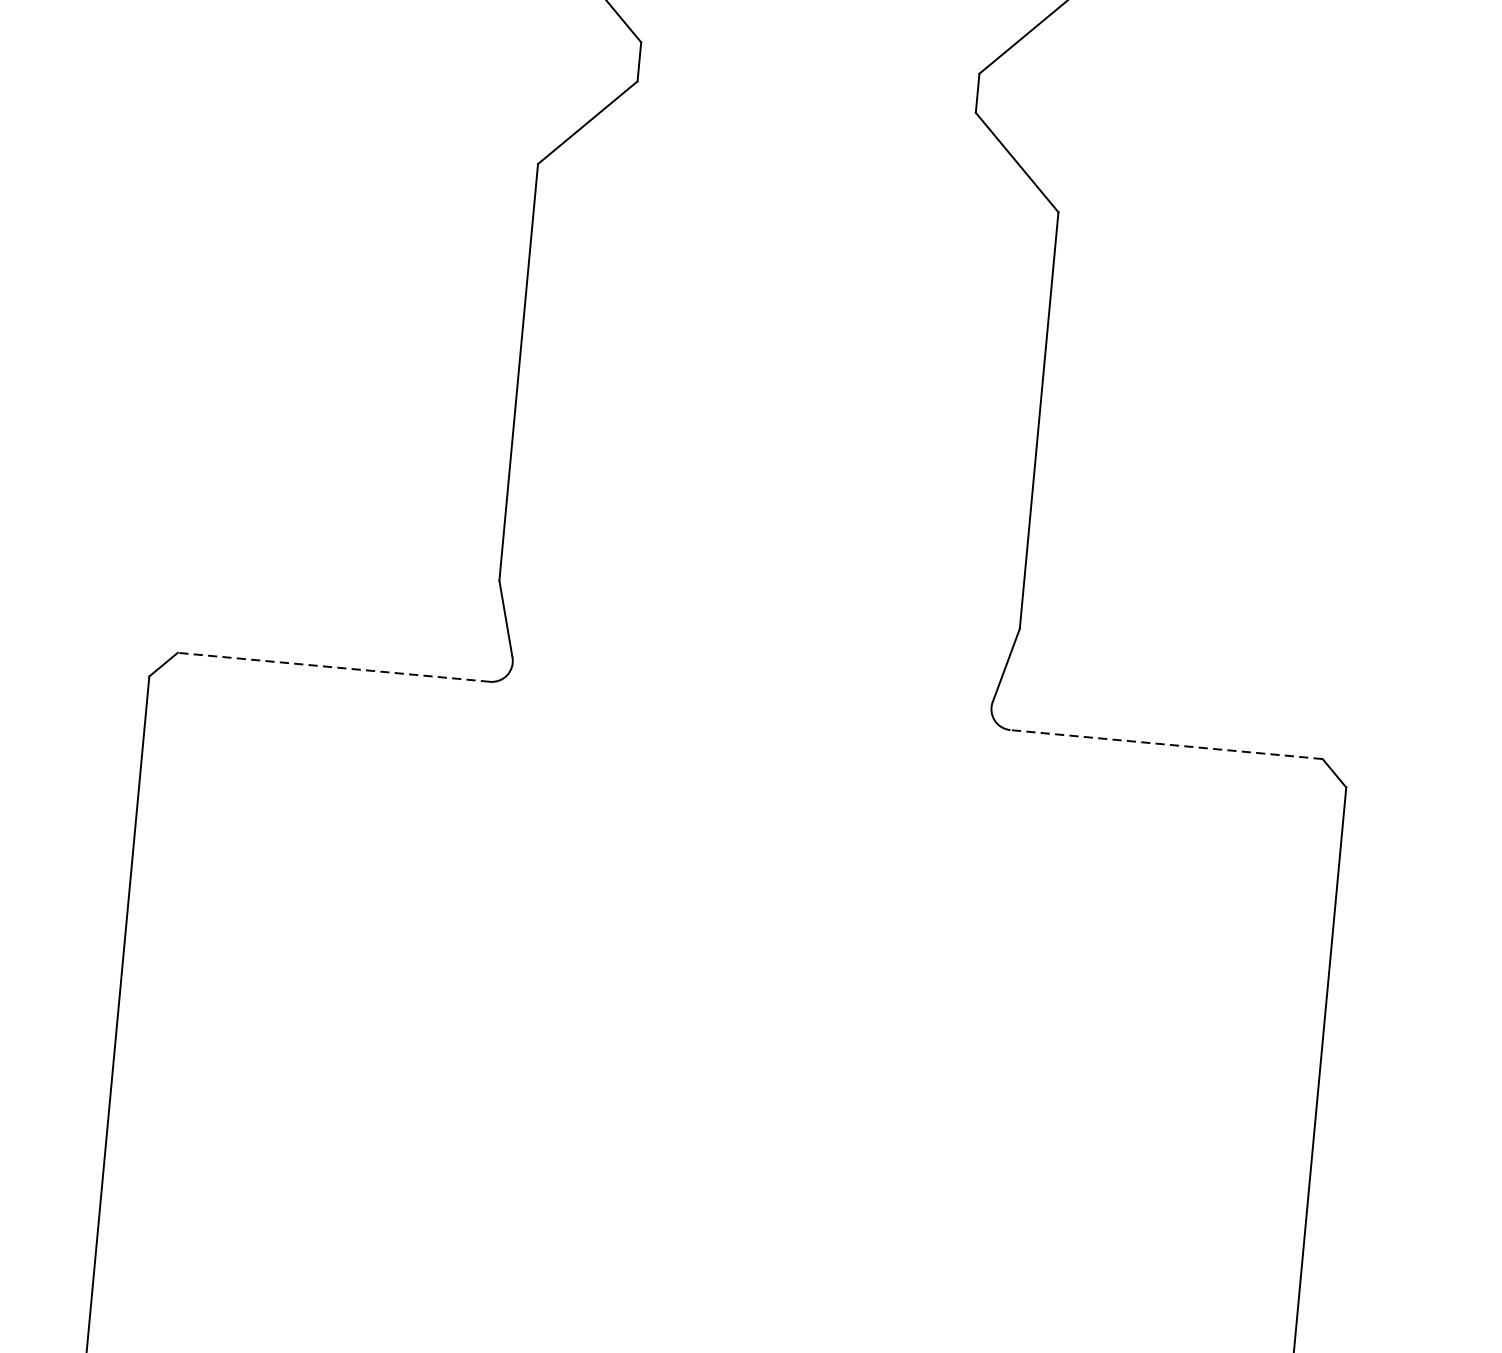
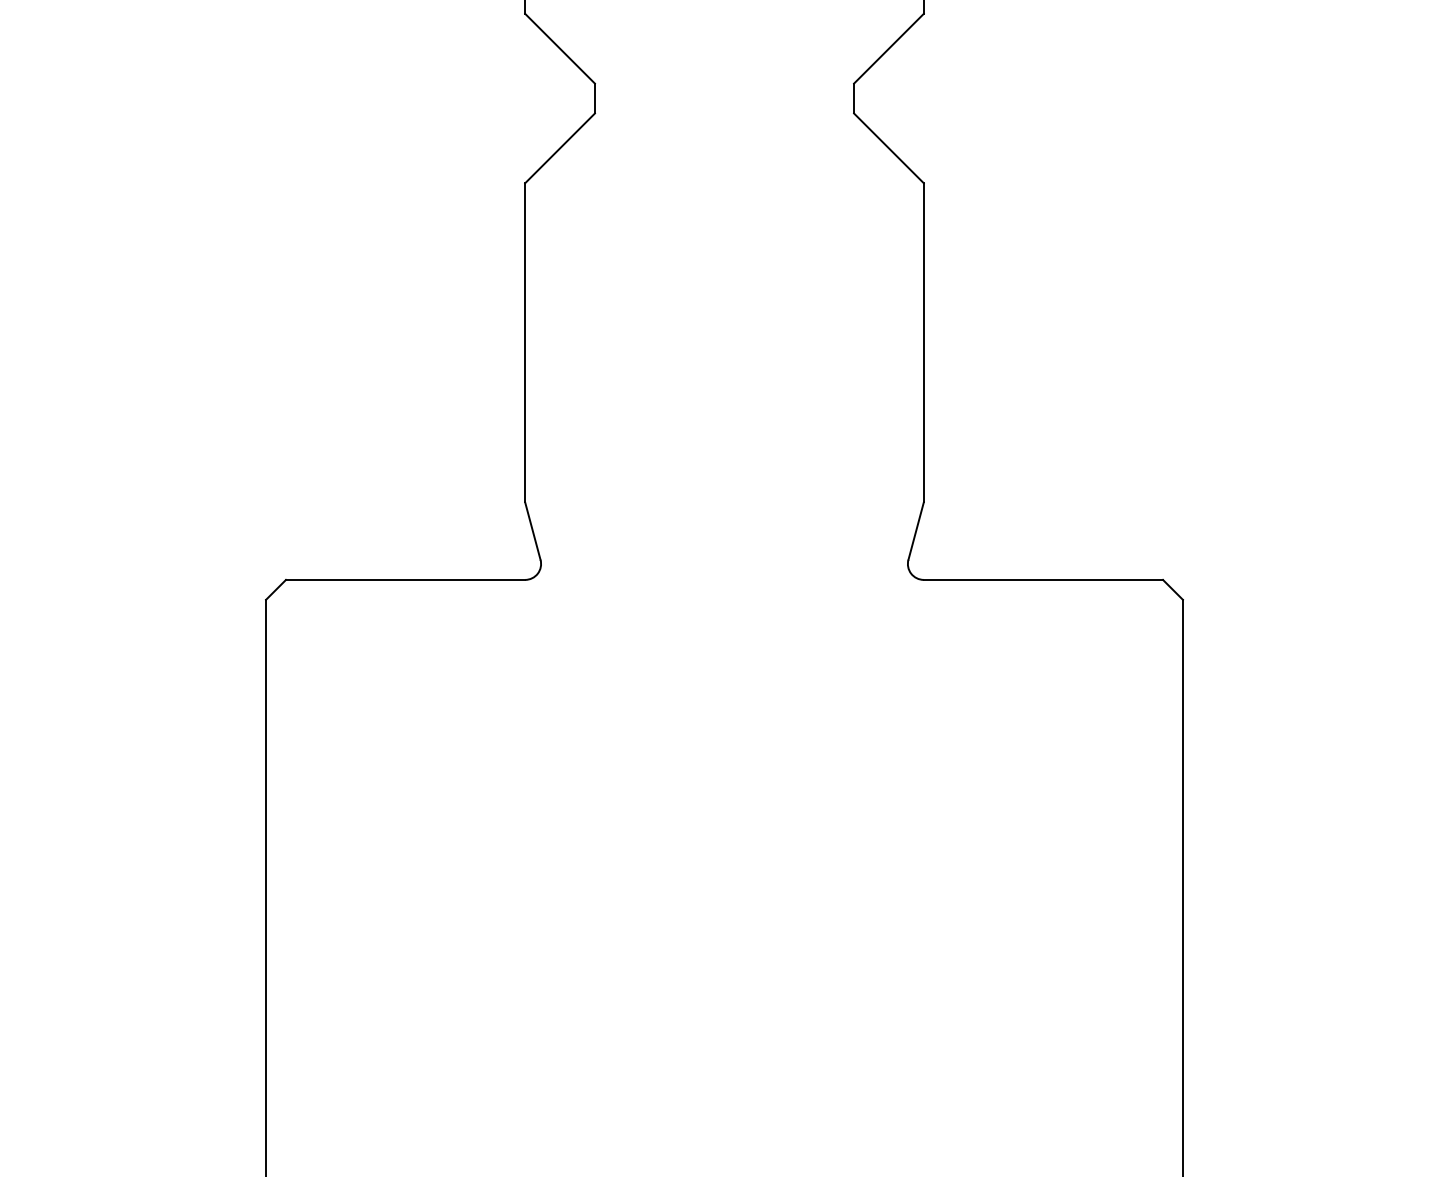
line: (333, 666) -> (405, 579), dashed -> solid
line: (1166, 744) -> (1043, 579), dashed -> solid

